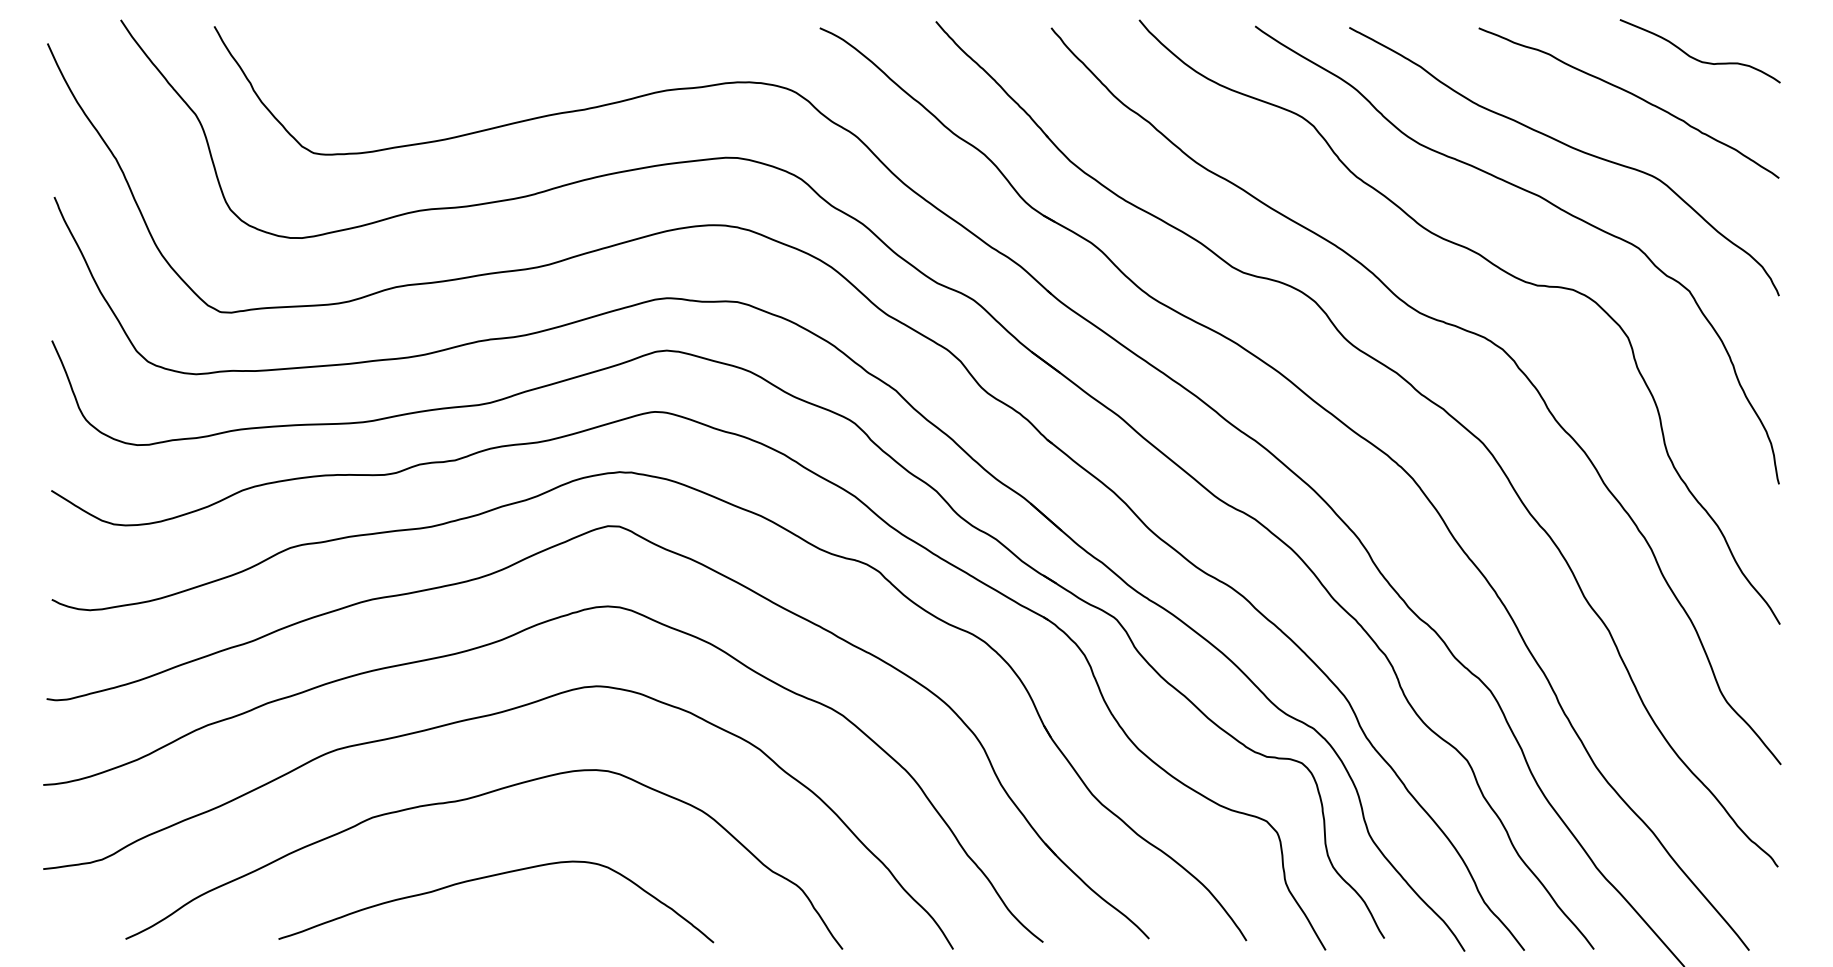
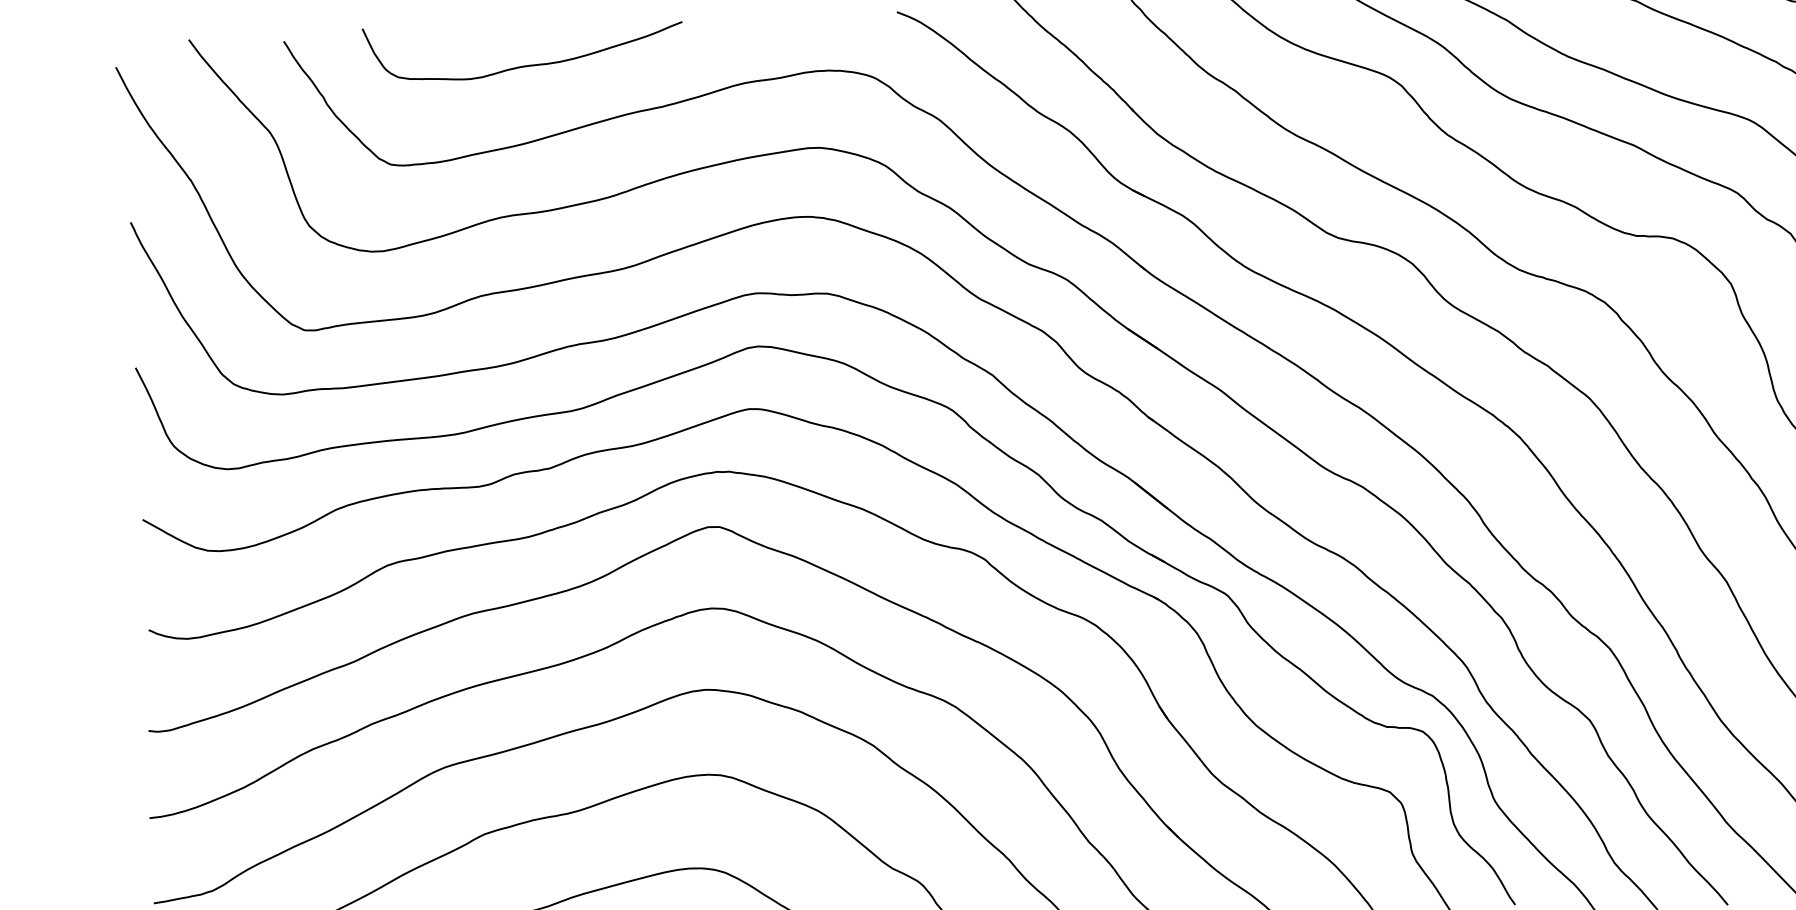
curve: (453, 61) -> (527, 64), added

